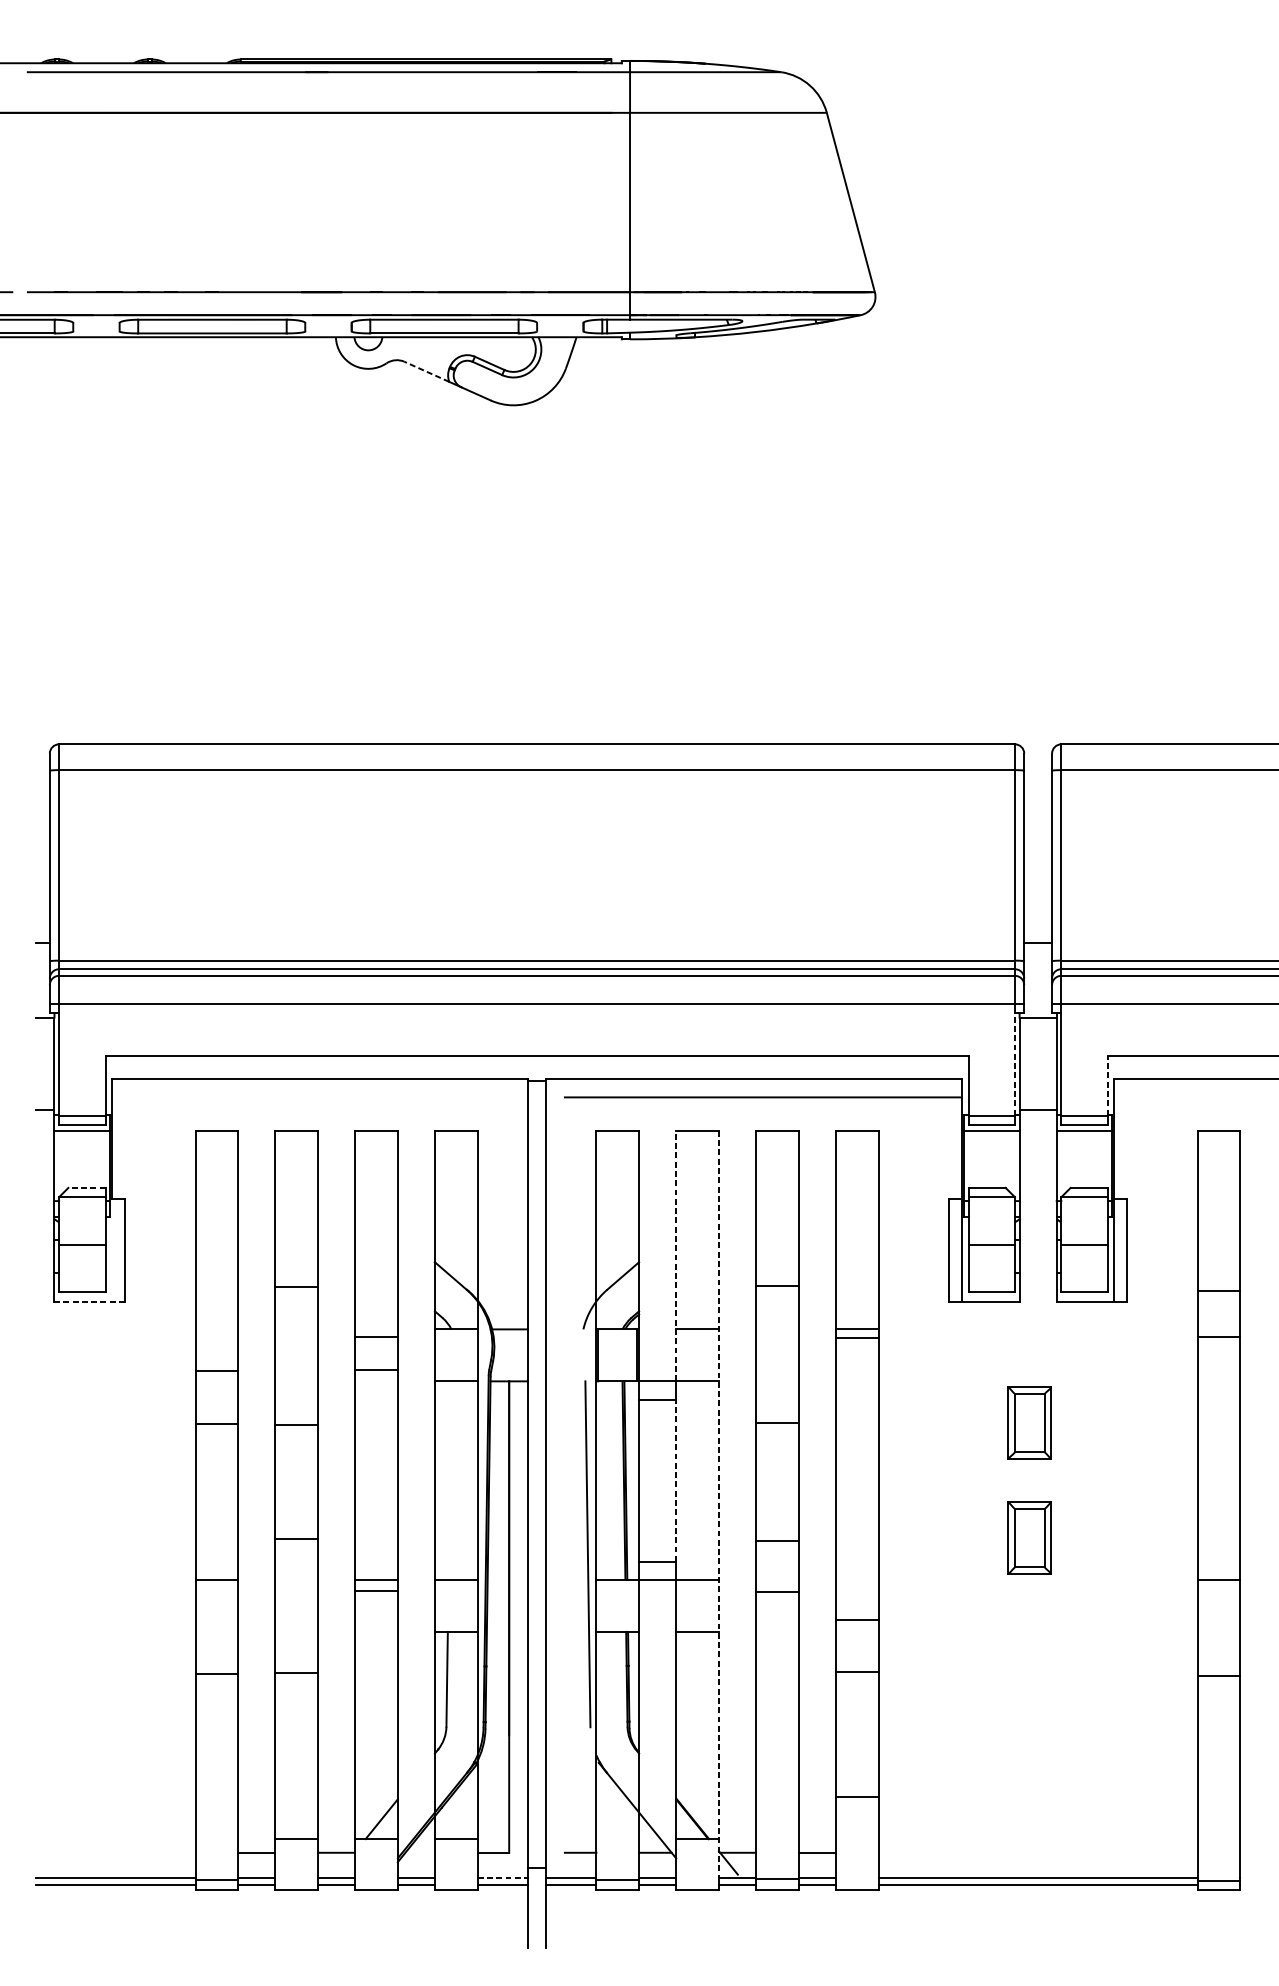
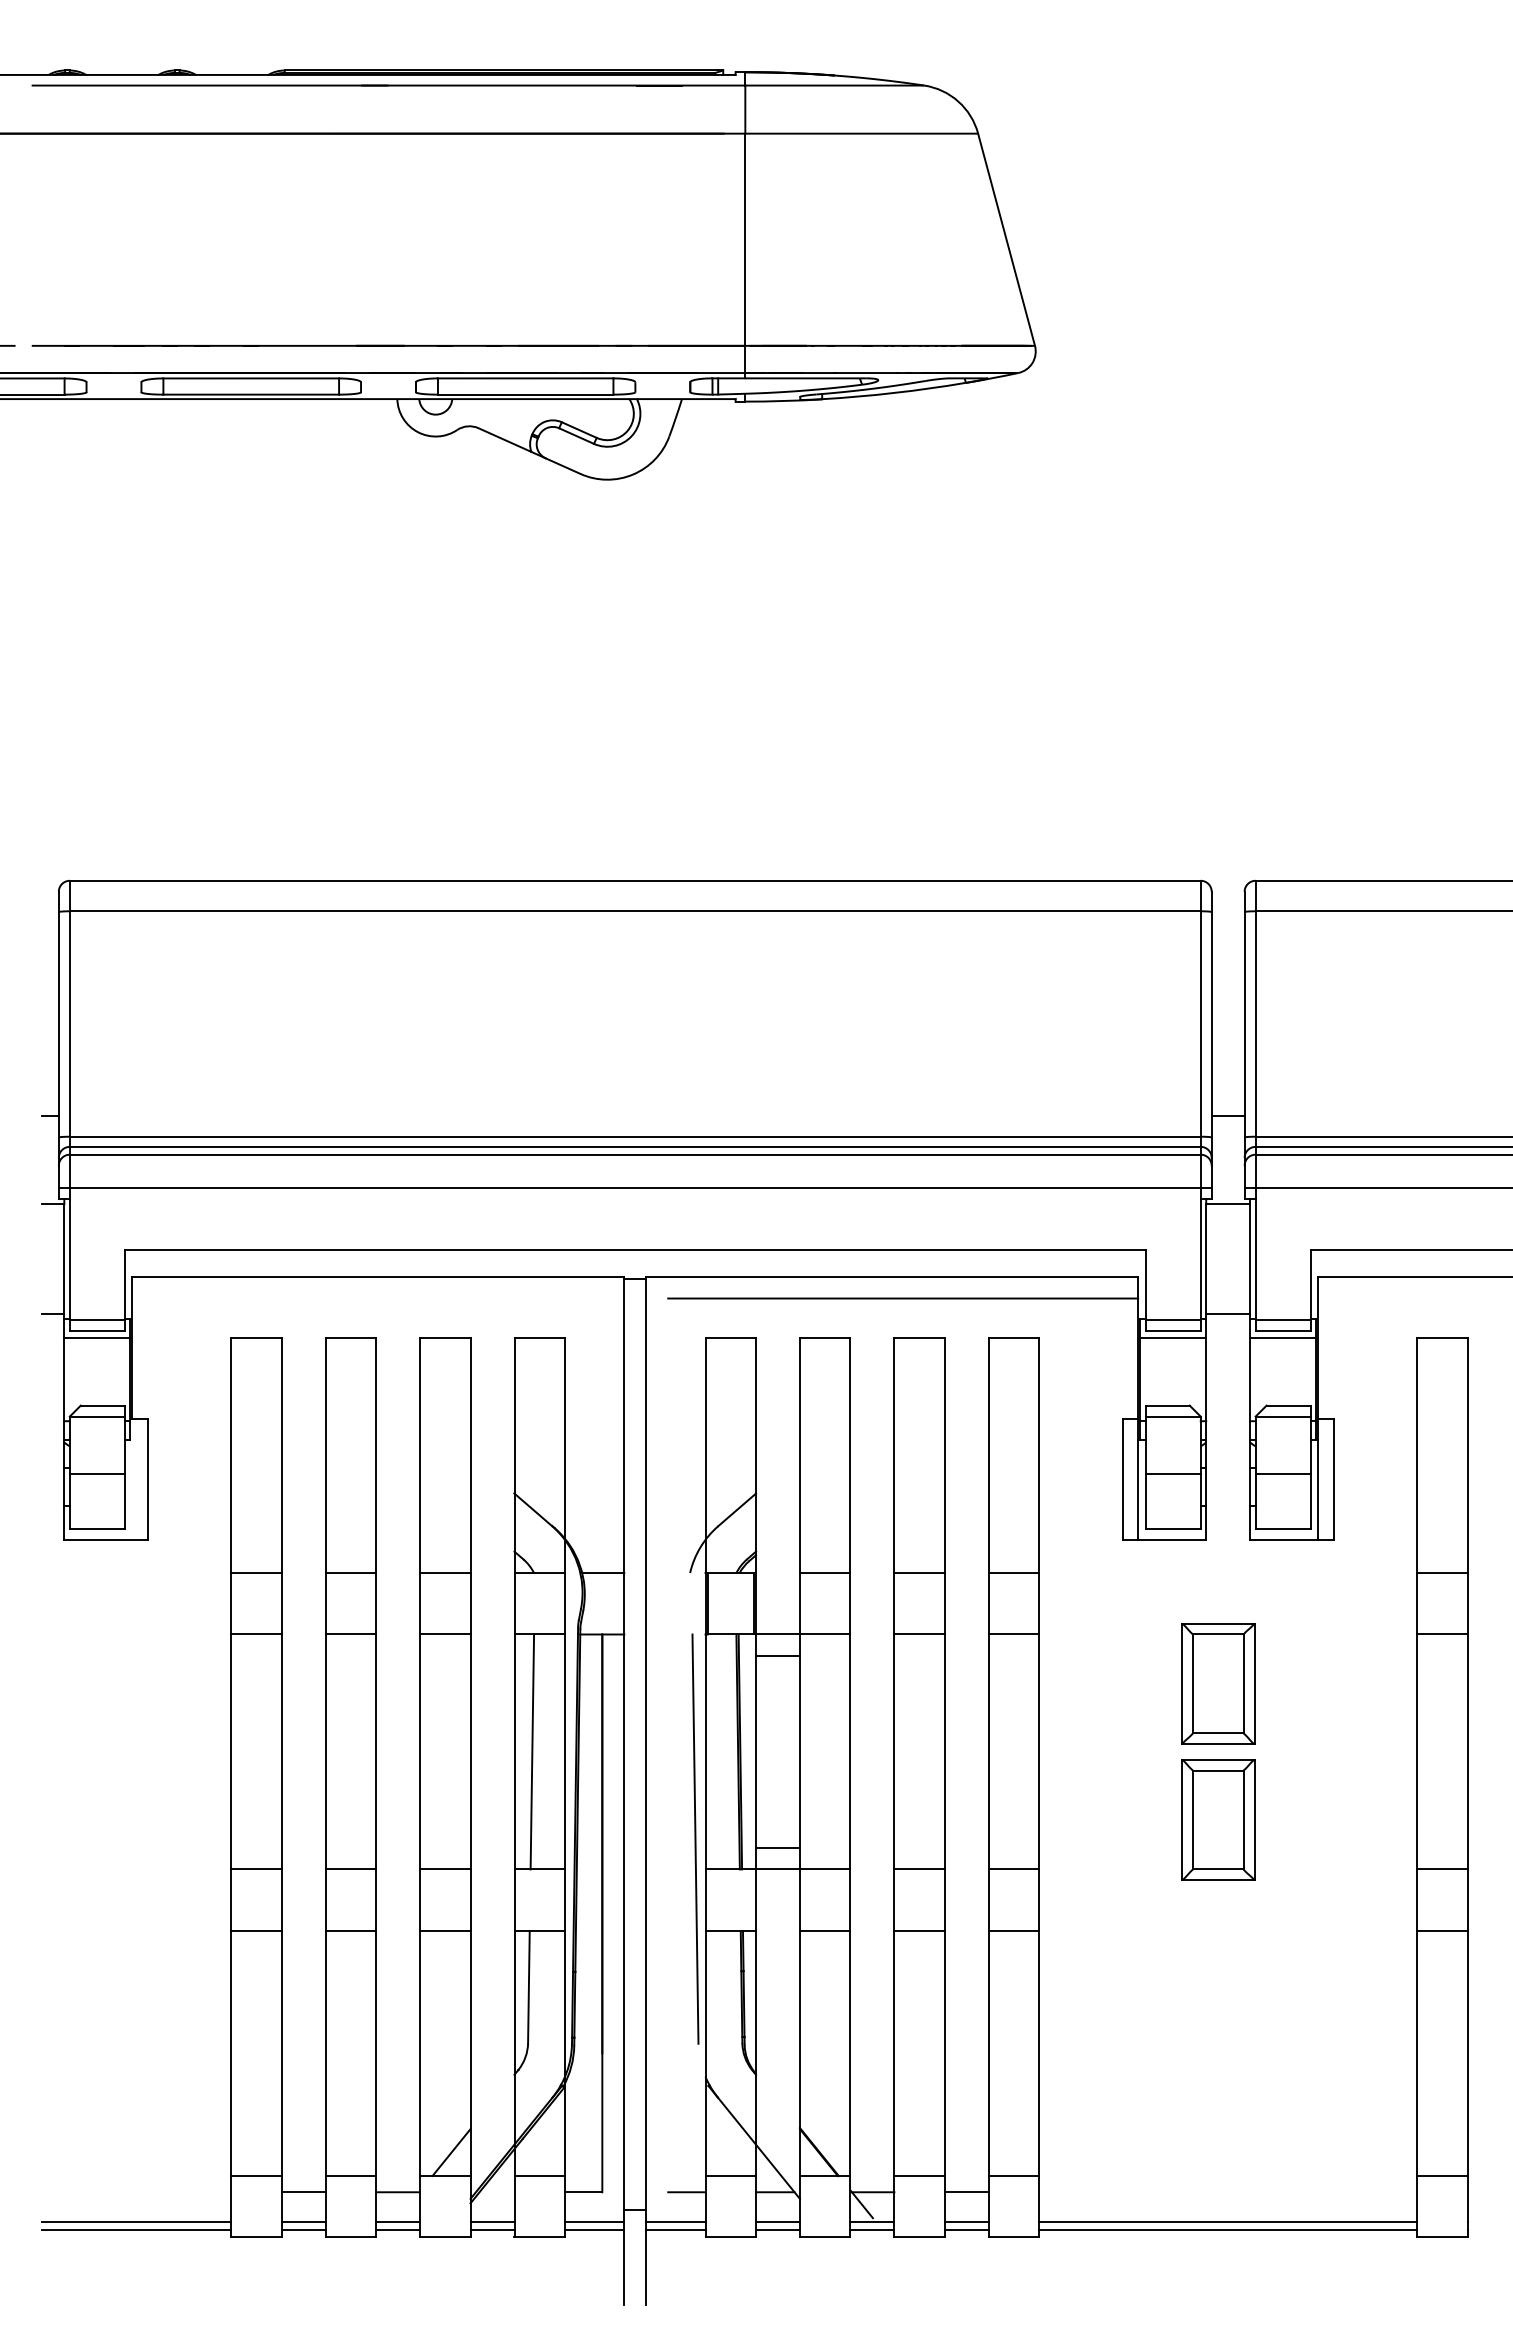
line: (426, 371) -> (504, 439), dashed -> solid
line: (1014, 1064) -> (1200, 1259), dashed -> solid
line: (1107, 1085) -> (1310, 1284), dashed -> solid
line: (86, 1187) -> (102, 1405), dashed -> solid
line: (675, 1255) -> (799, 1485), dashed -> solid
line: (777, 1286) -> (919, 1573), moved
line: (296, 1287) -> (350, 1573), moved
line: (1219, 1290) -> (1442, 1573), moved
line: (90, 1301) -> (106, 1540), dashed -> solid
line: (376, 1336) -> (445, 1634), moved
line: (1219, 1337) -> (1442, 1634), moved
line: (856, 1338) -> (1013, 1634), moved
line: (376, 1370) -> (445, 1573), moved
line: (216, 1371) -> (256, 1573), moved
line: (777, 1422) -> (919, 1634), moved
part: (1029, 1422) -> (1218, 1683), size x1.43
line: (216, 1423) -> (256, 1634), moved
line: (296, 1425) -> (350, 1634), moved
line: (450, 1480) -> (532, 1751), added
line: (675, 1480) -> (799, 1751), dashed -> solid
line: (718, 1503) -> (850, 1779), dashed -> solid
part: (1029, 1537) -> (1218, 1819), size x1.43
line: (296, 1538) -> (350, 1869), moved
line: (777, 1541) -> (919, 1869), moved
line: (376, 1590) -> (445, 1930), moved
line: (777, 1591) -> (919, 1930), moved
line: (856, 1619) -> (1013, 1869), moved
line: (856, 1671) -> (1013, 1930), moved
line: (296, 1672) -> (350, 1930), moved
line: (216, 1673) -> (256, 1930), moved
line: (1219, 1675) -> (1442, 1930), moved
line: (856, 1797) -> (1013, 2176), moved
line: (502, 1877) -> (594, 2221), dashed -> solid
line: (777, 1879) -> (919, 2176), moved
line: (216, 1880) -> (256, 2176), moved
line: (617, 1880) -> (730, 2176), moved
line: (1219, 1881) -> (1442, 2176), moved

